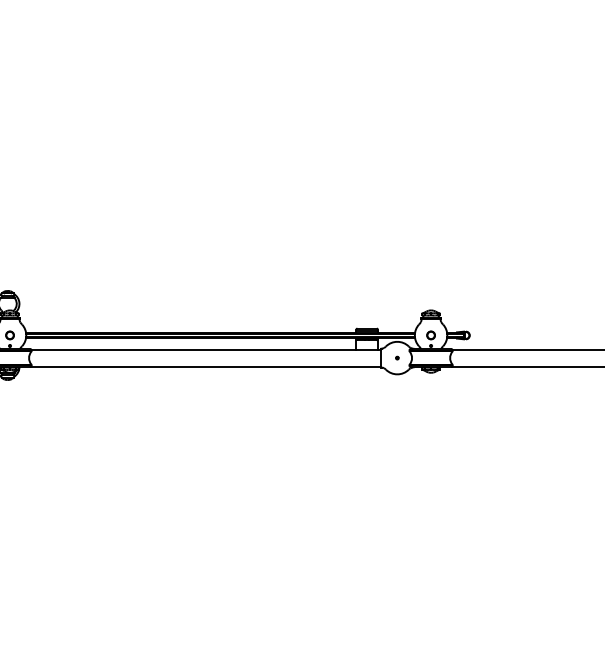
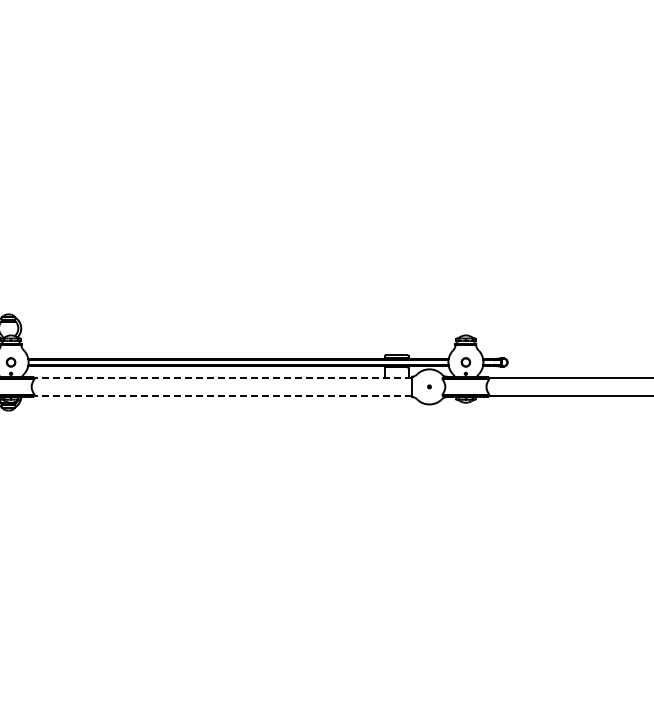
line: (206, 349) -> (223, 377), solid -> dashed
line: (206, 366) -> (223, 396), solid -> dashed

